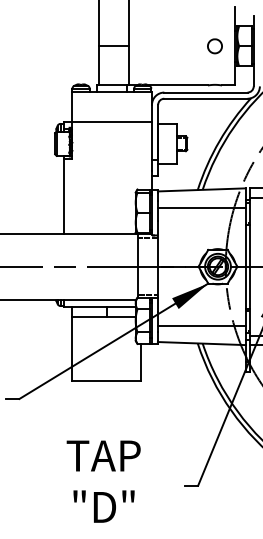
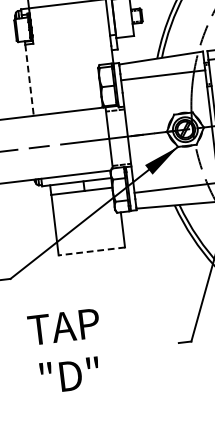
line: (63, 197) -> (29, 81), solid -> dashed
line: (106, 380) -> (91, 251), solid -> dashed
text: (103, 481) -> (66, 351), moved

